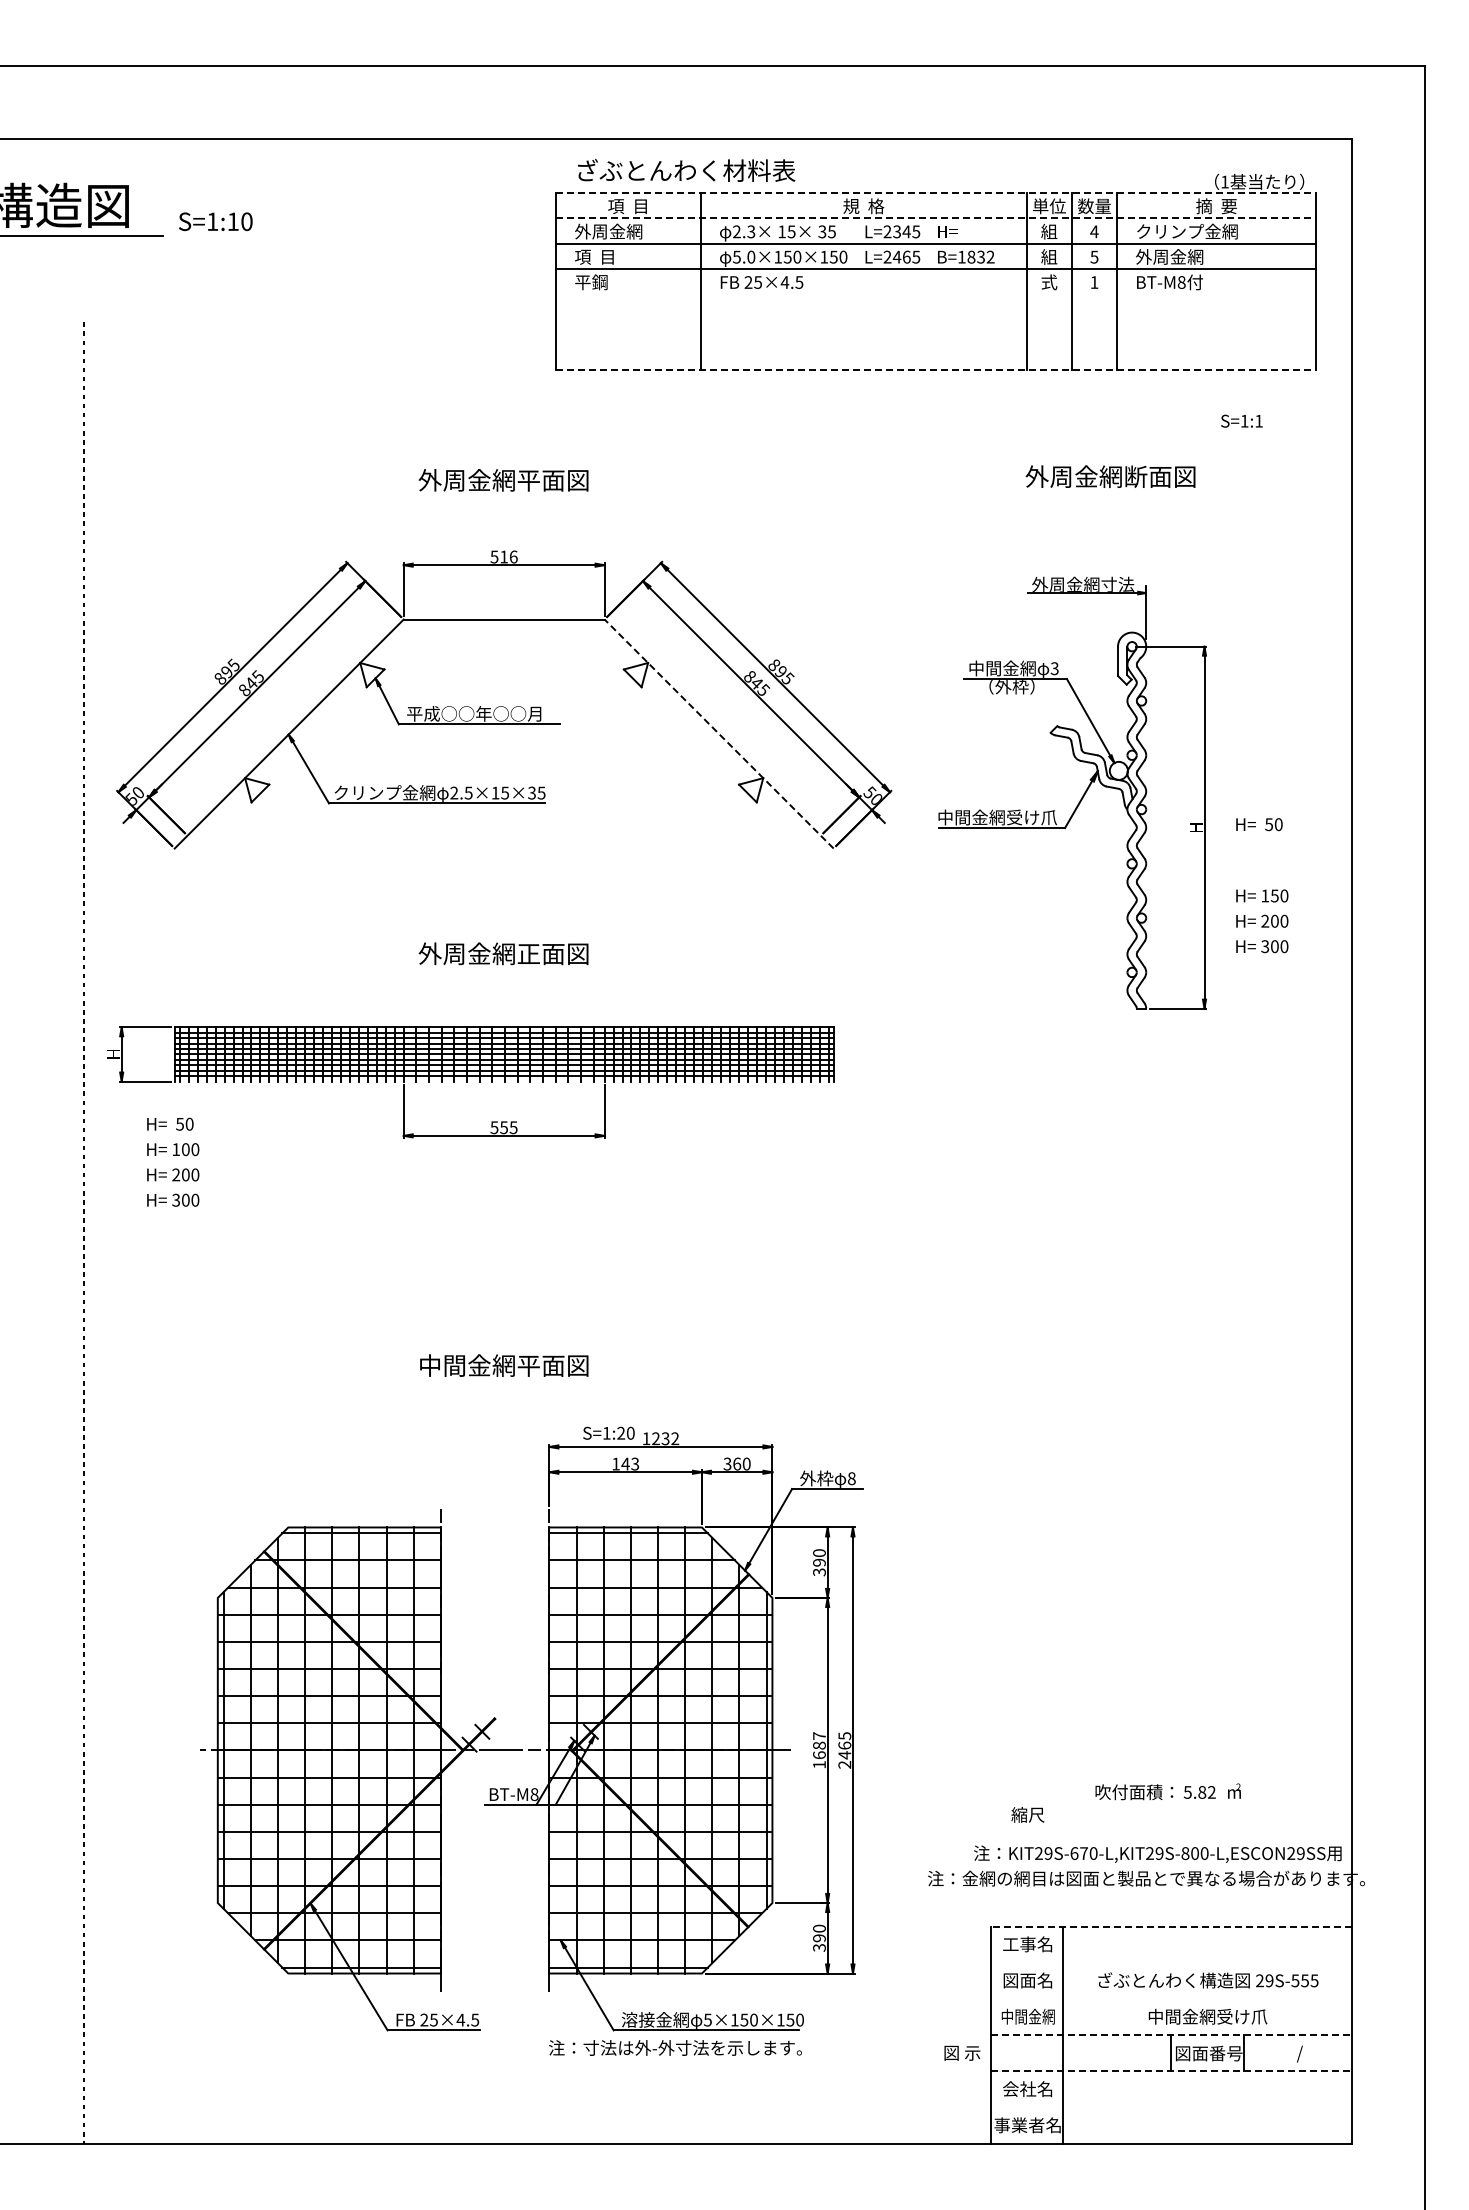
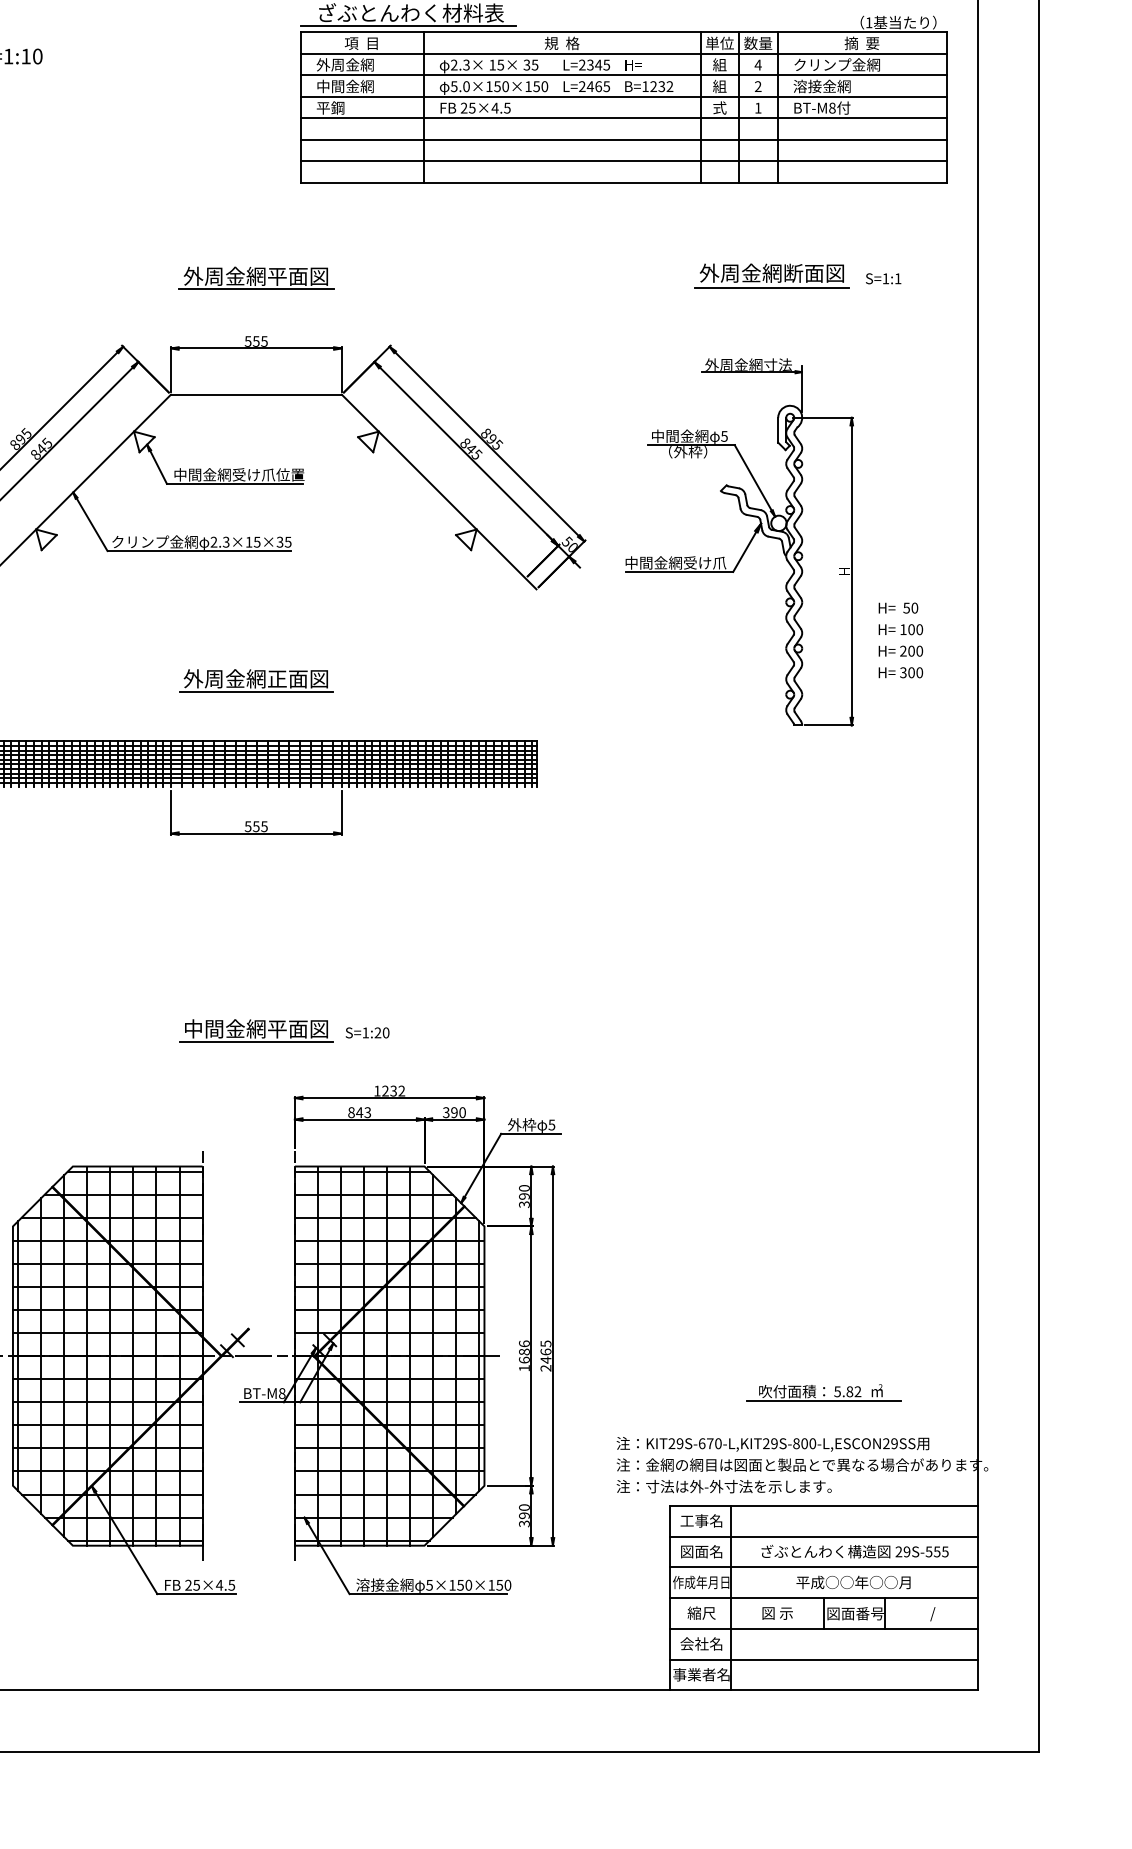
line: (682, 185) -> (408, 25), added
line: (936, 192) -> (623, 31), dashed -> solid
line: (936, 218) -> (623, 53), dashed -> solid
text: (608, 256) -> (345, 86), 項  目 -> 中間金網
text: (971, 256) -> (653, 86), B=1832 -> B=1232
text: (1094, 256) -> (758, 86), 5 -> 2
text: (1152, 256) -> (807, 86), 外周金網 -> 溶接金網
line: (936, 294) -> (623, 118), added
line: (936, 319) -> (623, 139), added
line: (936, 344) -> (623, 160), added
line: (936, 370) -> (623, 182), dashed -> solid
text: (1241, 420) -> (883, 278), moved
line: (1110, 493) -> (771, 287), added
line: (503, 495) -> (255, 289), added
text: (508, 556) -> (260, 341), 516 -> 555
text: (1054, 668) -> (724, 436), 3 -> 5
text: (483, 713) -> (238, 474), 平成○○年○○月 -> 中間金網受け爪位置
line: (719, 734) -> (439, 492), dashed -> solid
text: (468, 792) -> (226, 541), 2.5×15×35 -> 2.3×15×35
text: (1259, 824) -> (898, 608), moved
text: (1274, 895) -> (911, 629), 150 -> 100
line: (503, 968) -> (255, 691), added
line: (503, 1380) -> (255, 1041), added
text: (608, 1432) -> (367, 1032), moved
text: (615, 1463) -> (351, 1112), 143 -> 843
text: (737, 1463) -> (454, 1112), 360 -> 390
text: (851, 1478) -> (551, 1124), 8 -> 5
text: (819, 1735) -> (524, 1343), 1687 -> 1686
line: (1171, 1802) -> (823, 1400), added
text: (1027, 1814) -> (701, 1612), moved
text: (1157, 1853) -> (772, 1443), moved
line: (1171, 1926) -> (823, 1505), dashed -> solid
line: (1171, 1962) -> (823, 1536), added
line: (1171, 1998) -> (823, 1566), added
text: (1027, 2016) -> (701, 1582), 中間金網 -> 作成年月日
text: (1206, 2016) -> (853, 1582), 中間金網受け爪 -> 平成○○年○○月
line: (1171, 2035) -> (823, 1598), dashed -> solid
text: (675, 2047) -> (724, 1486), moved
text: (962, 2052) -> (777, 1612), moved
line: (1171, 2071) -> (823, 1629), dashed -> solid
line: (1171, 2107) -> (823, 1659), added

